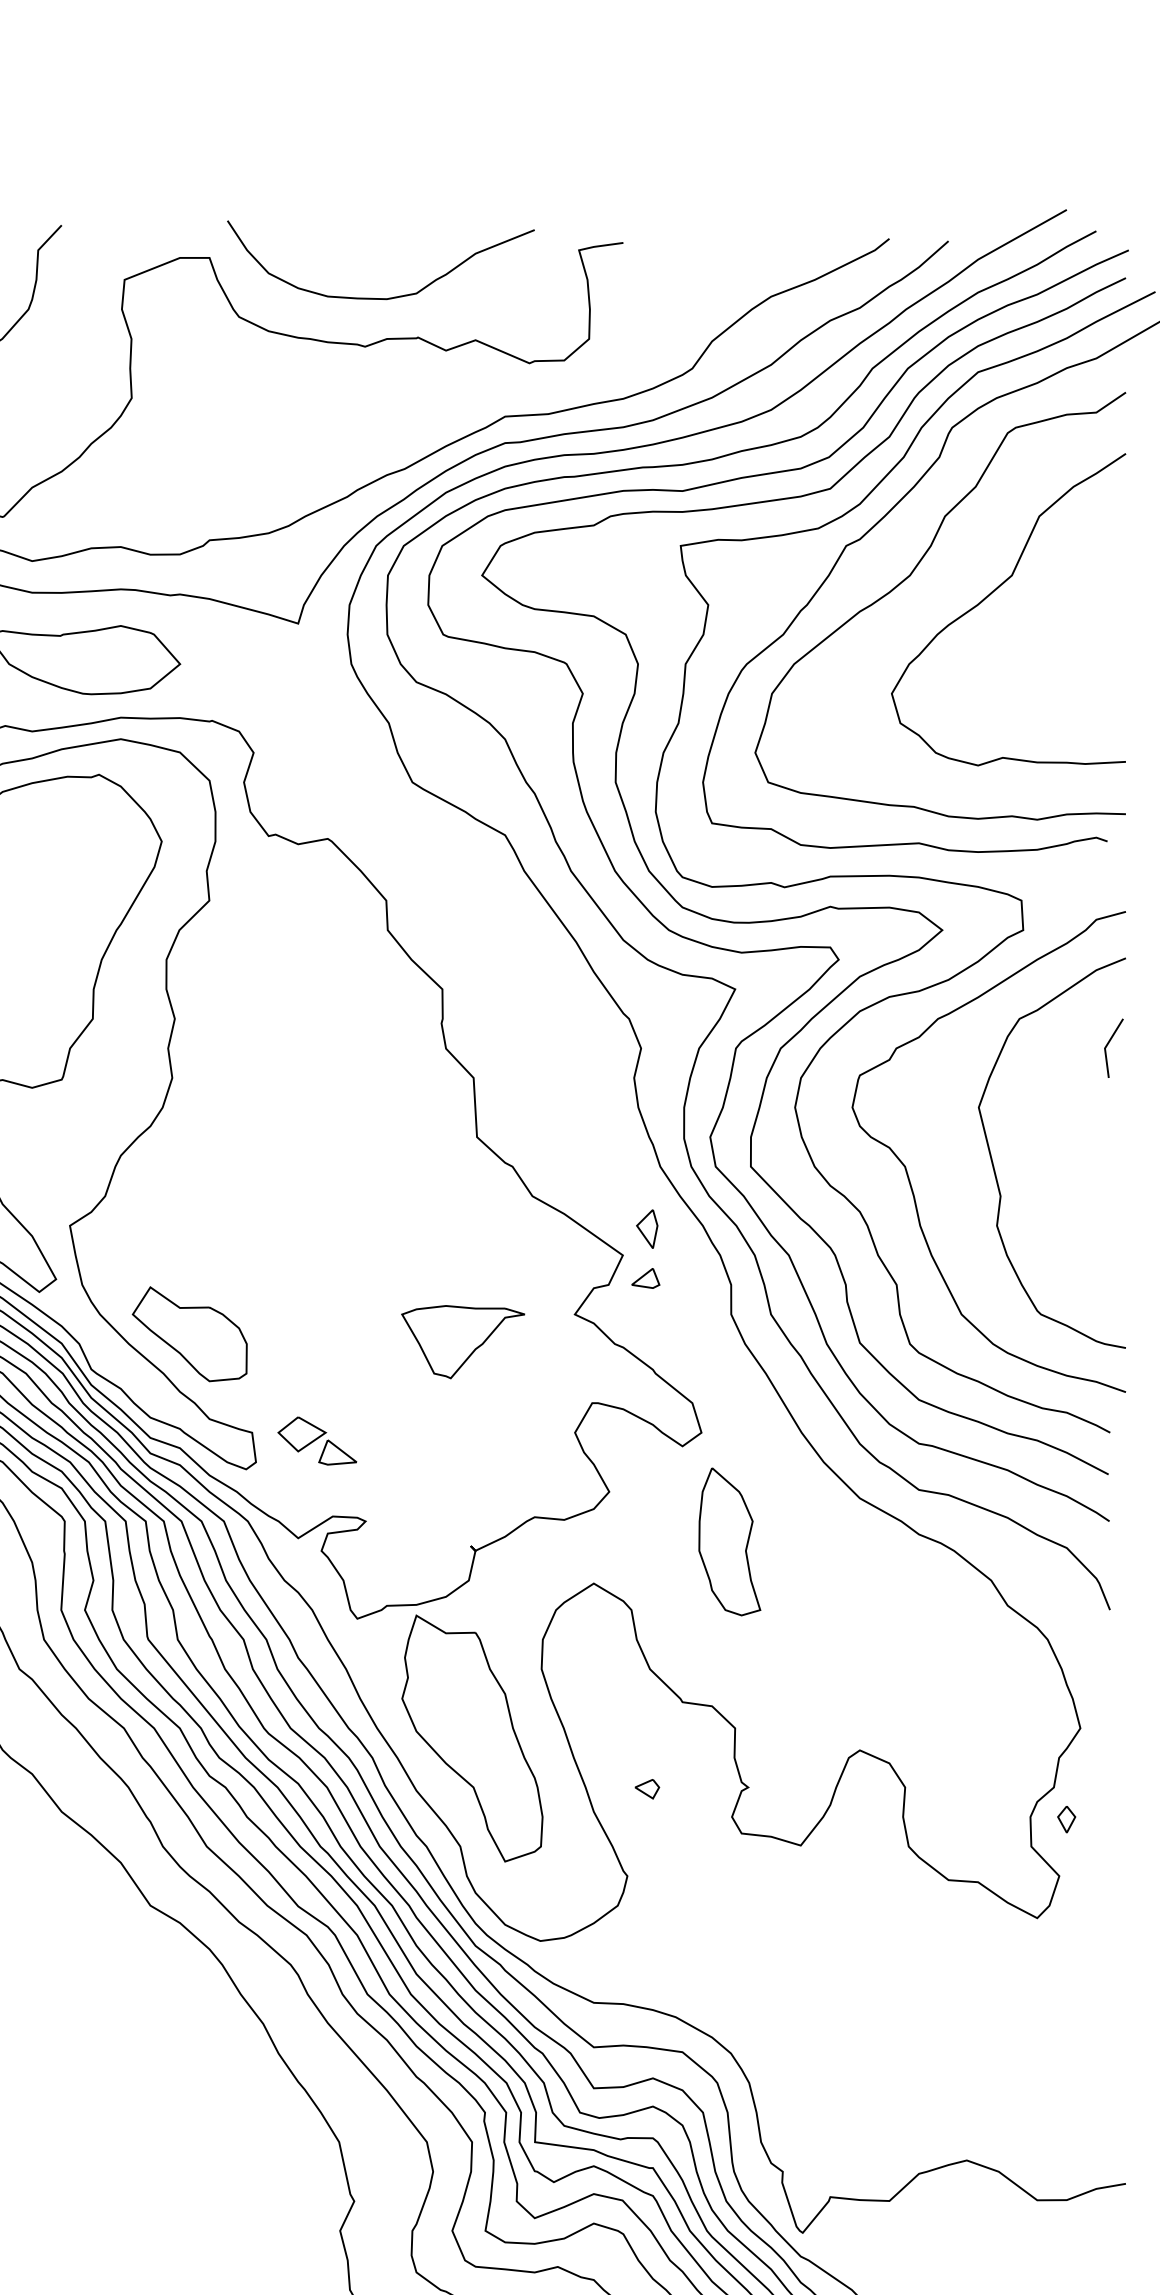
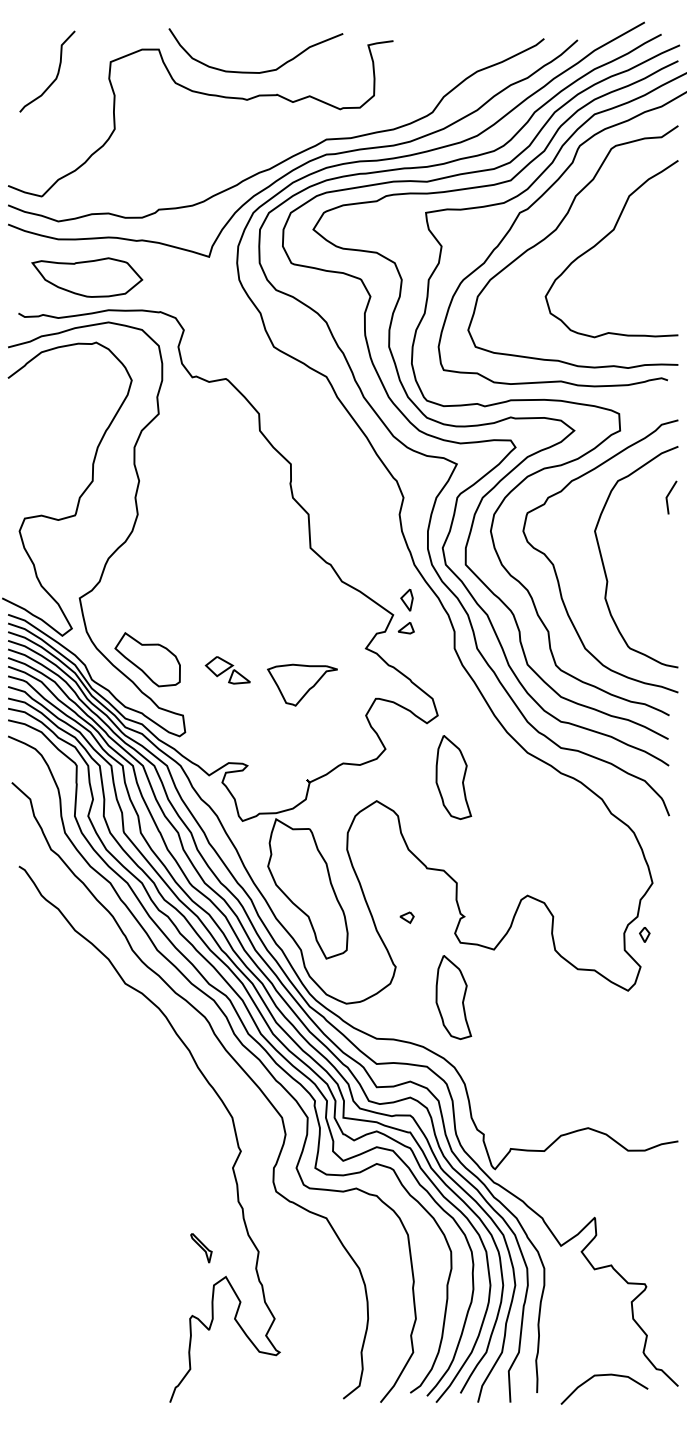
part: (462, 1340) -> (302, 684), moved
part: (316, 1441) -> (227, 670), moved
part: (729, 1930) -> (453, 997), added

